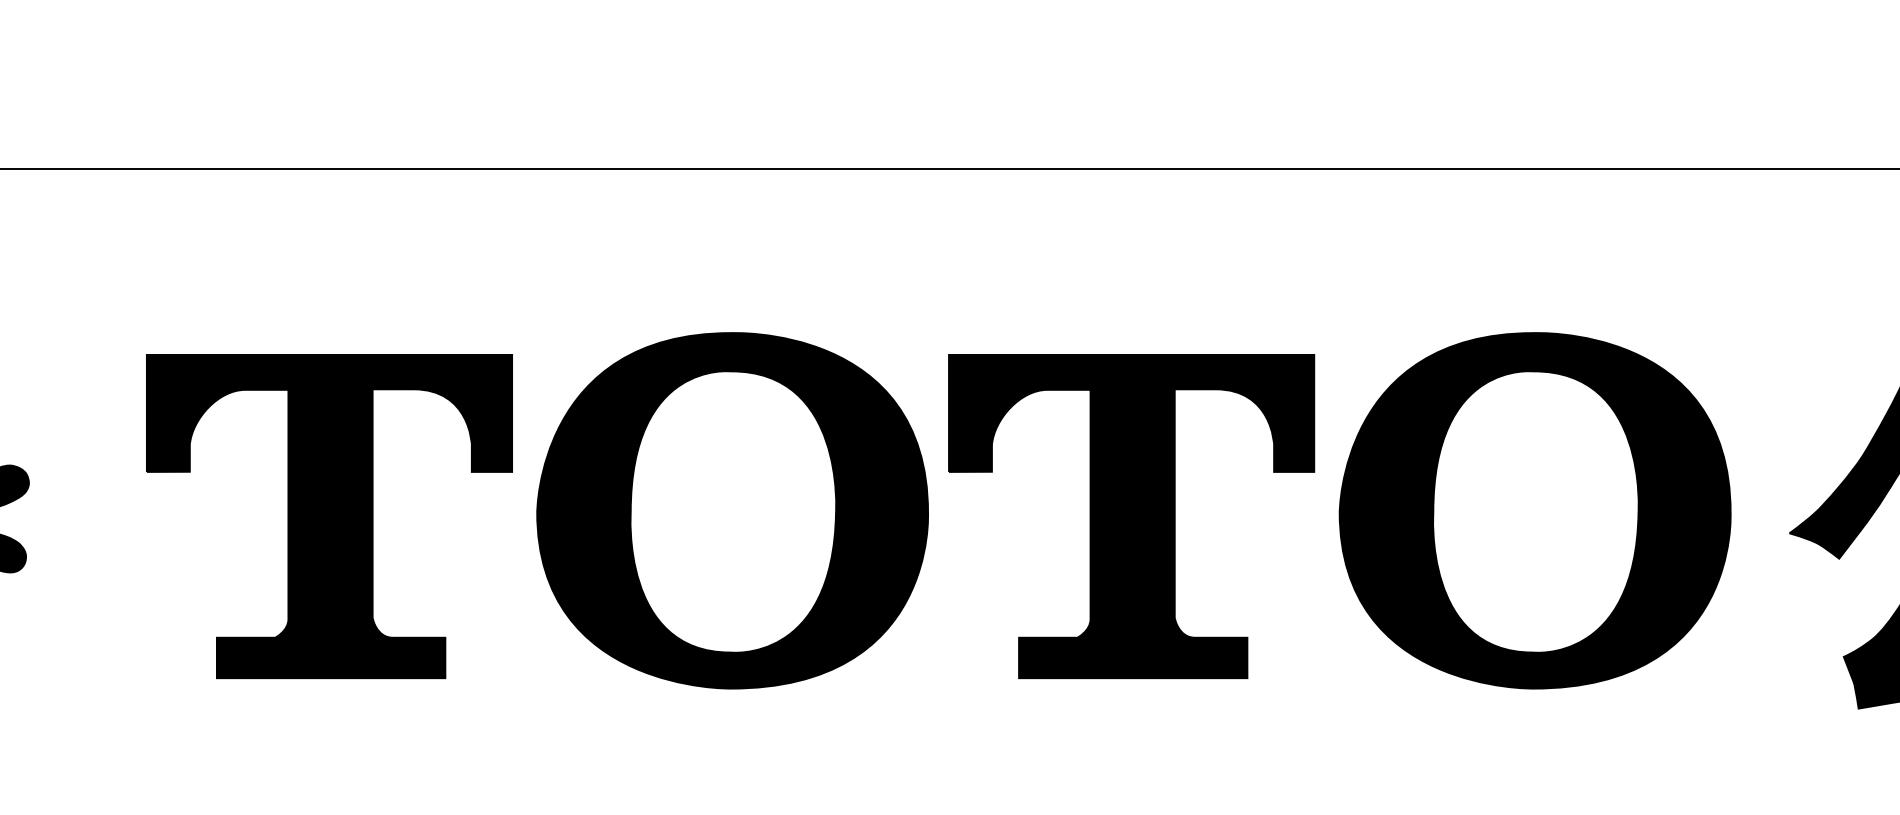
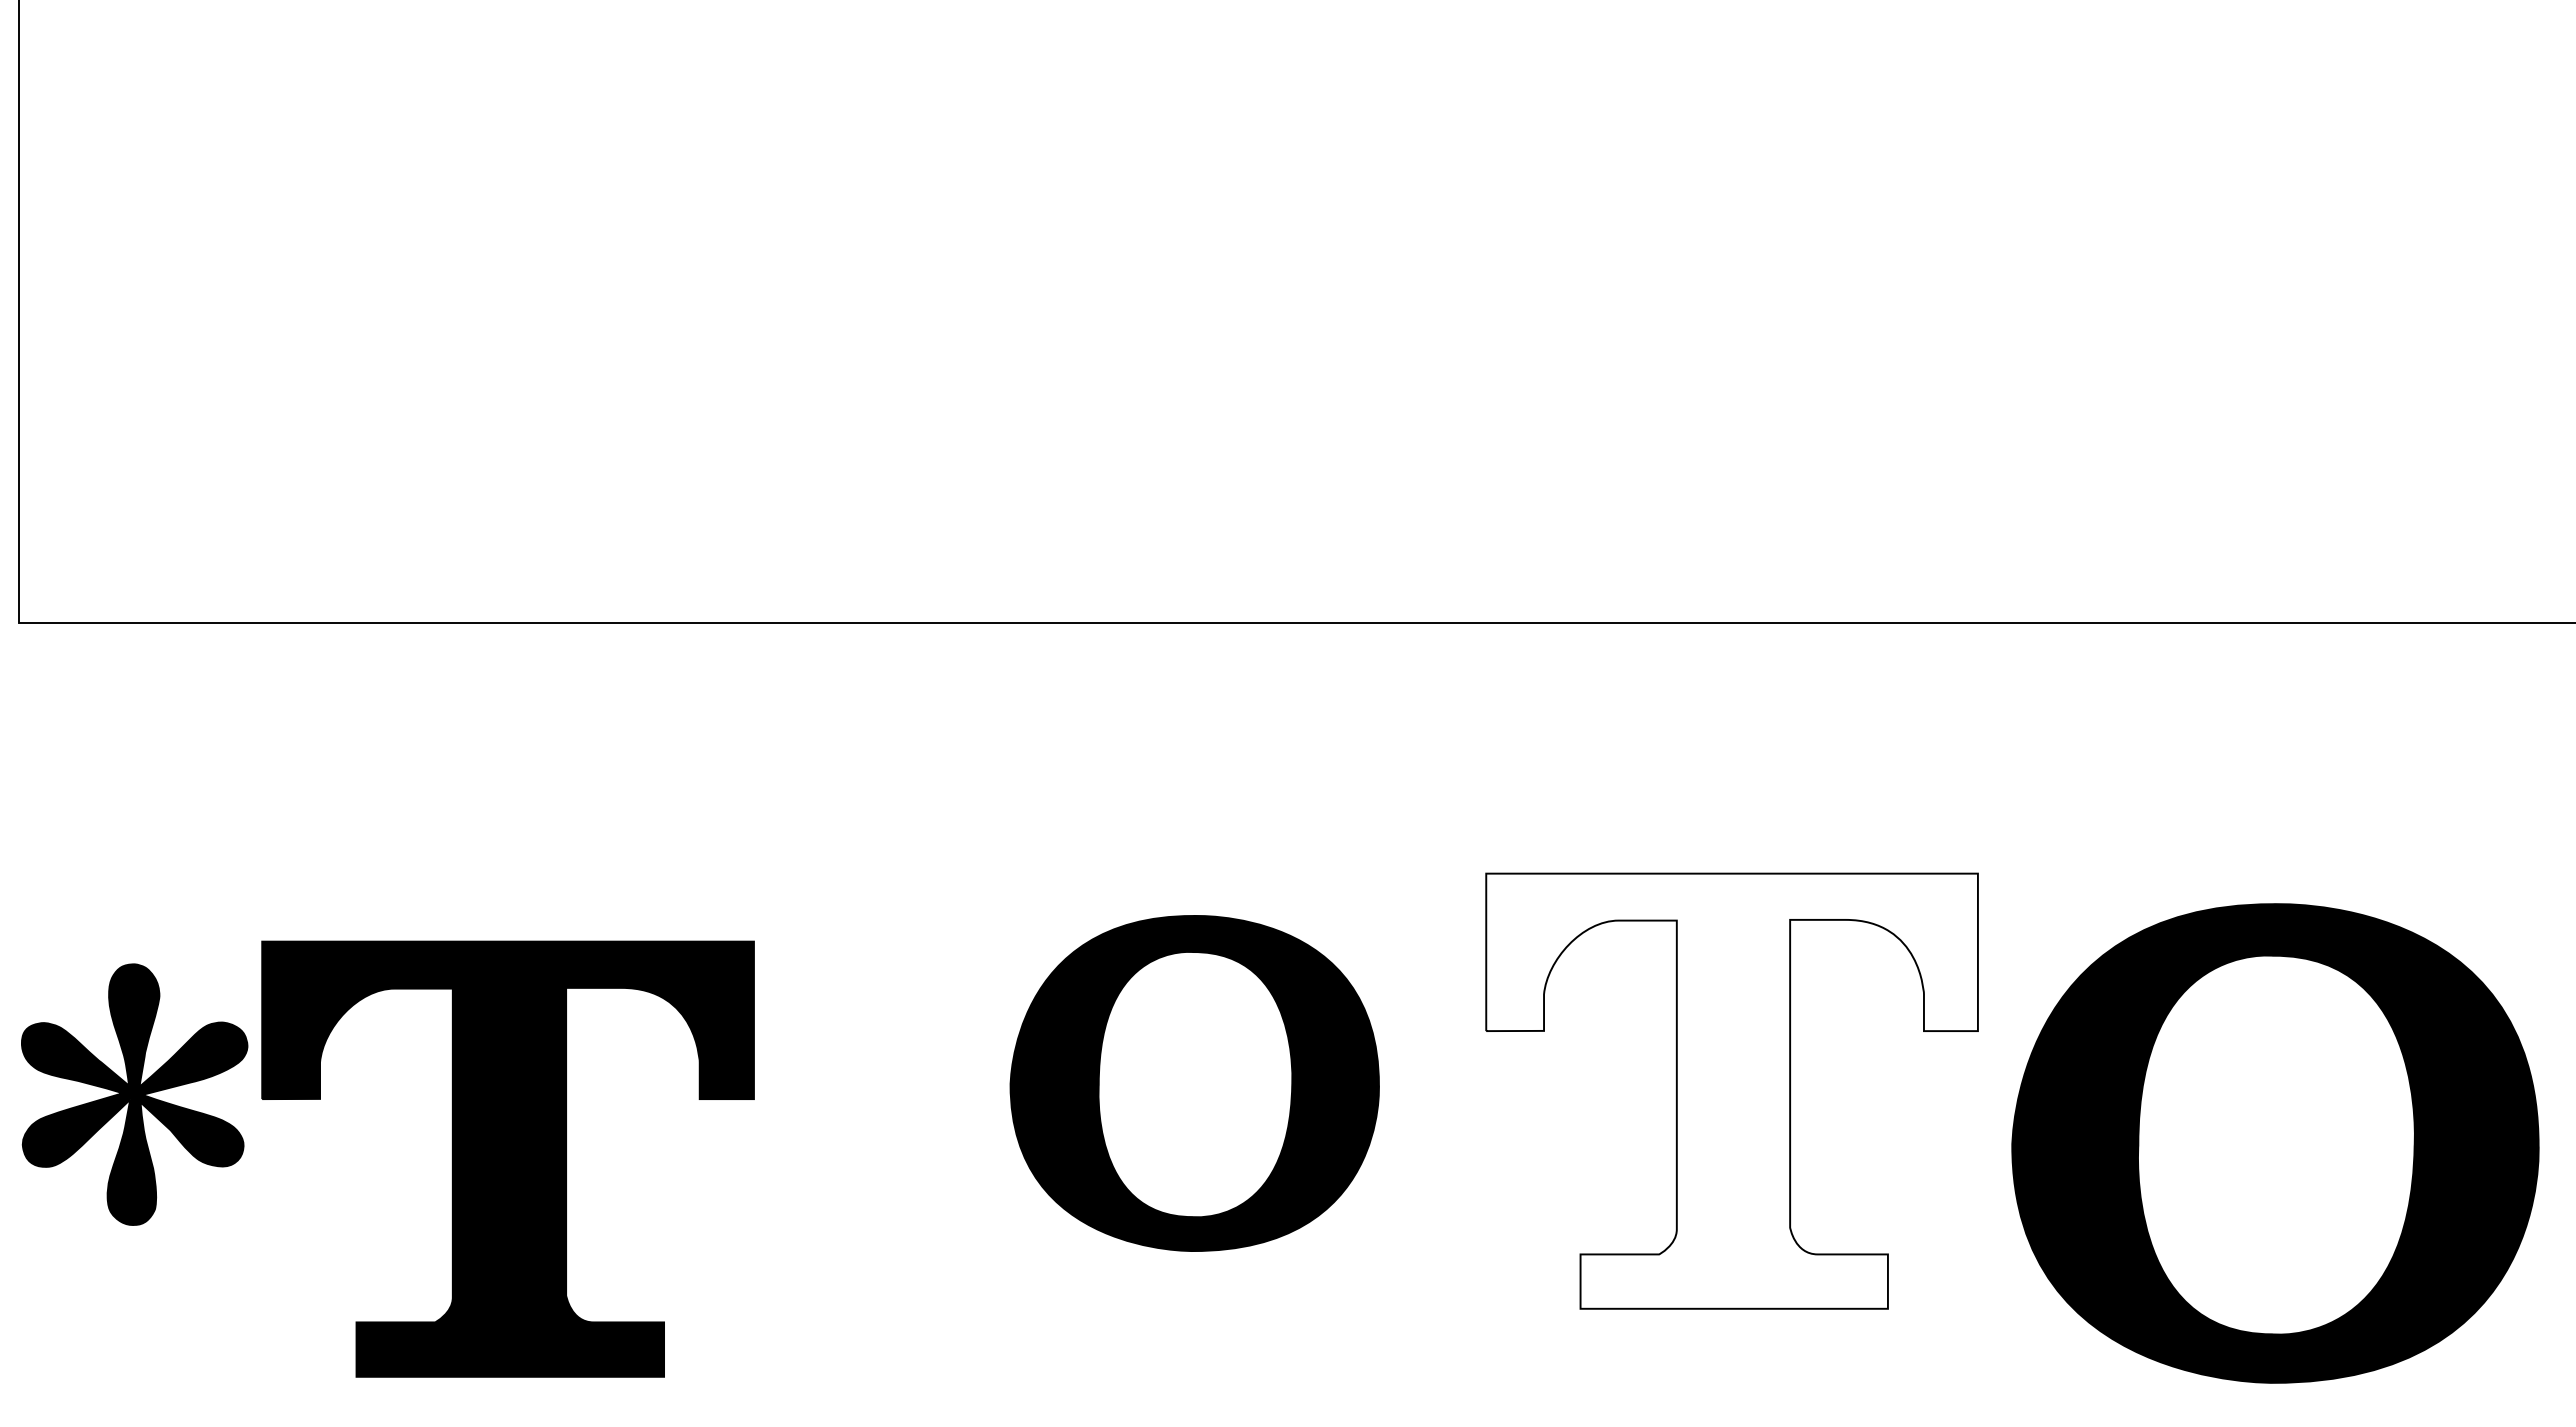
part: (732, 510) -> (1194, 1083), size x0.7
part: (1535, 510) -> (2275, 1143), moved
part: (329, 516) -> (507, 1158), moved
fill: (1131, 516) -> (1731, 1090), removed

